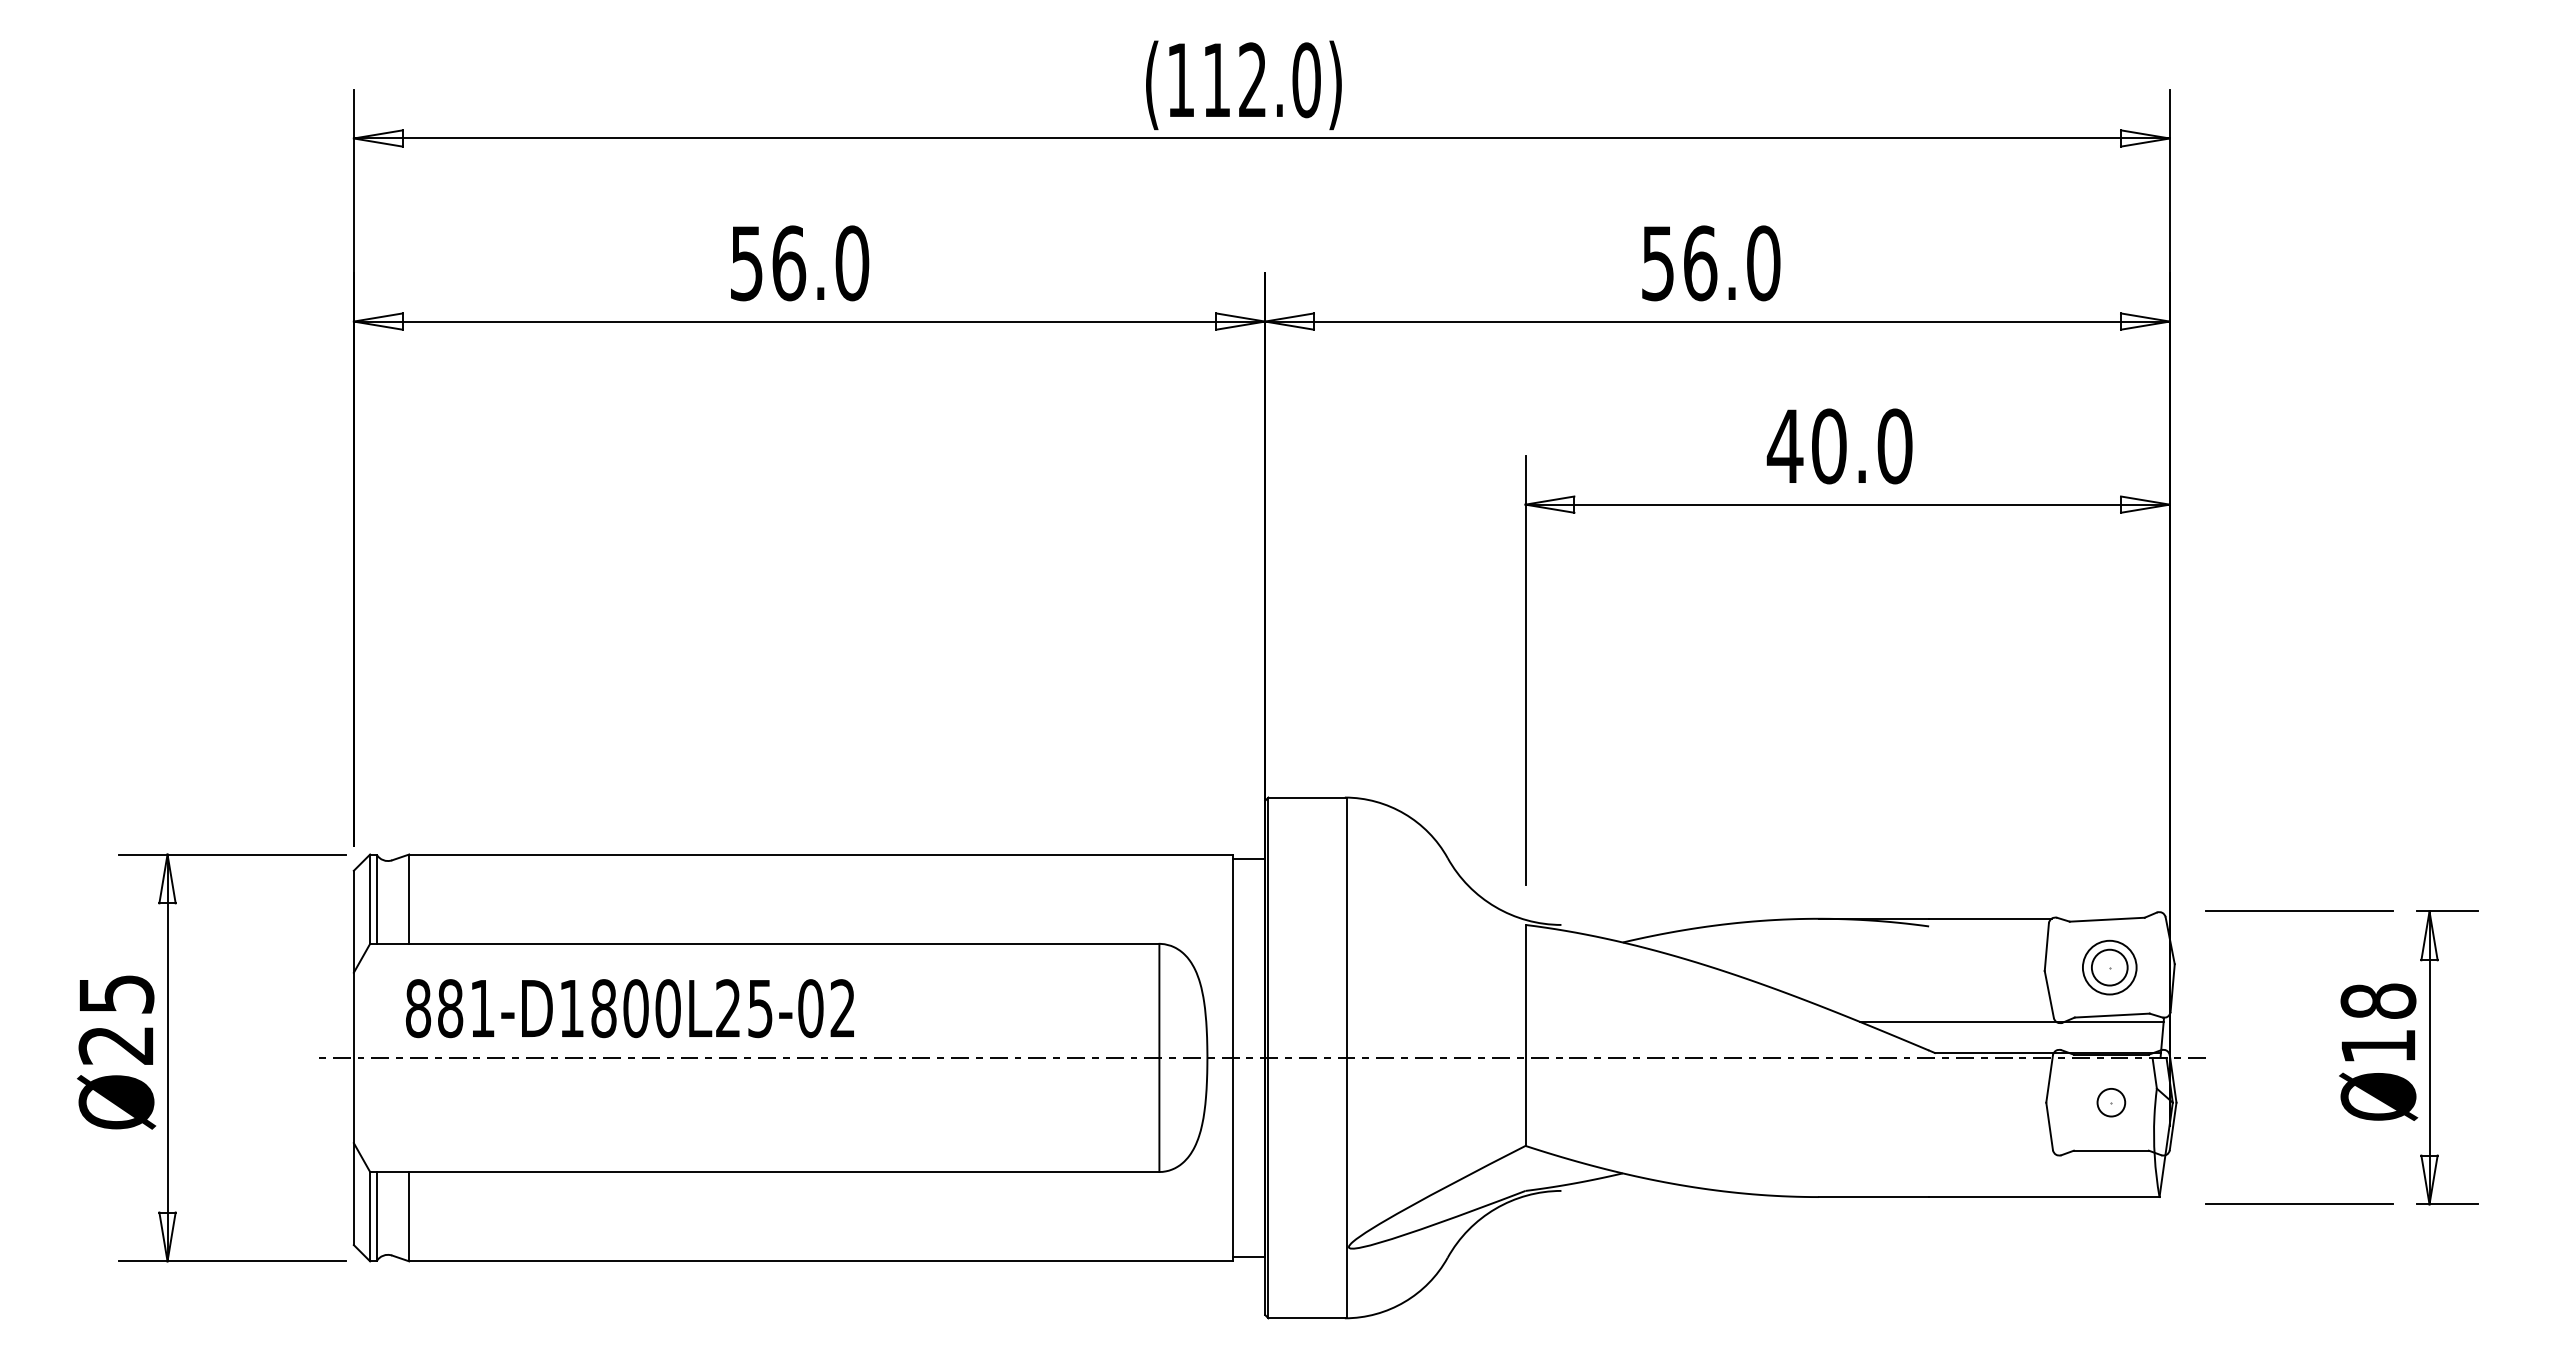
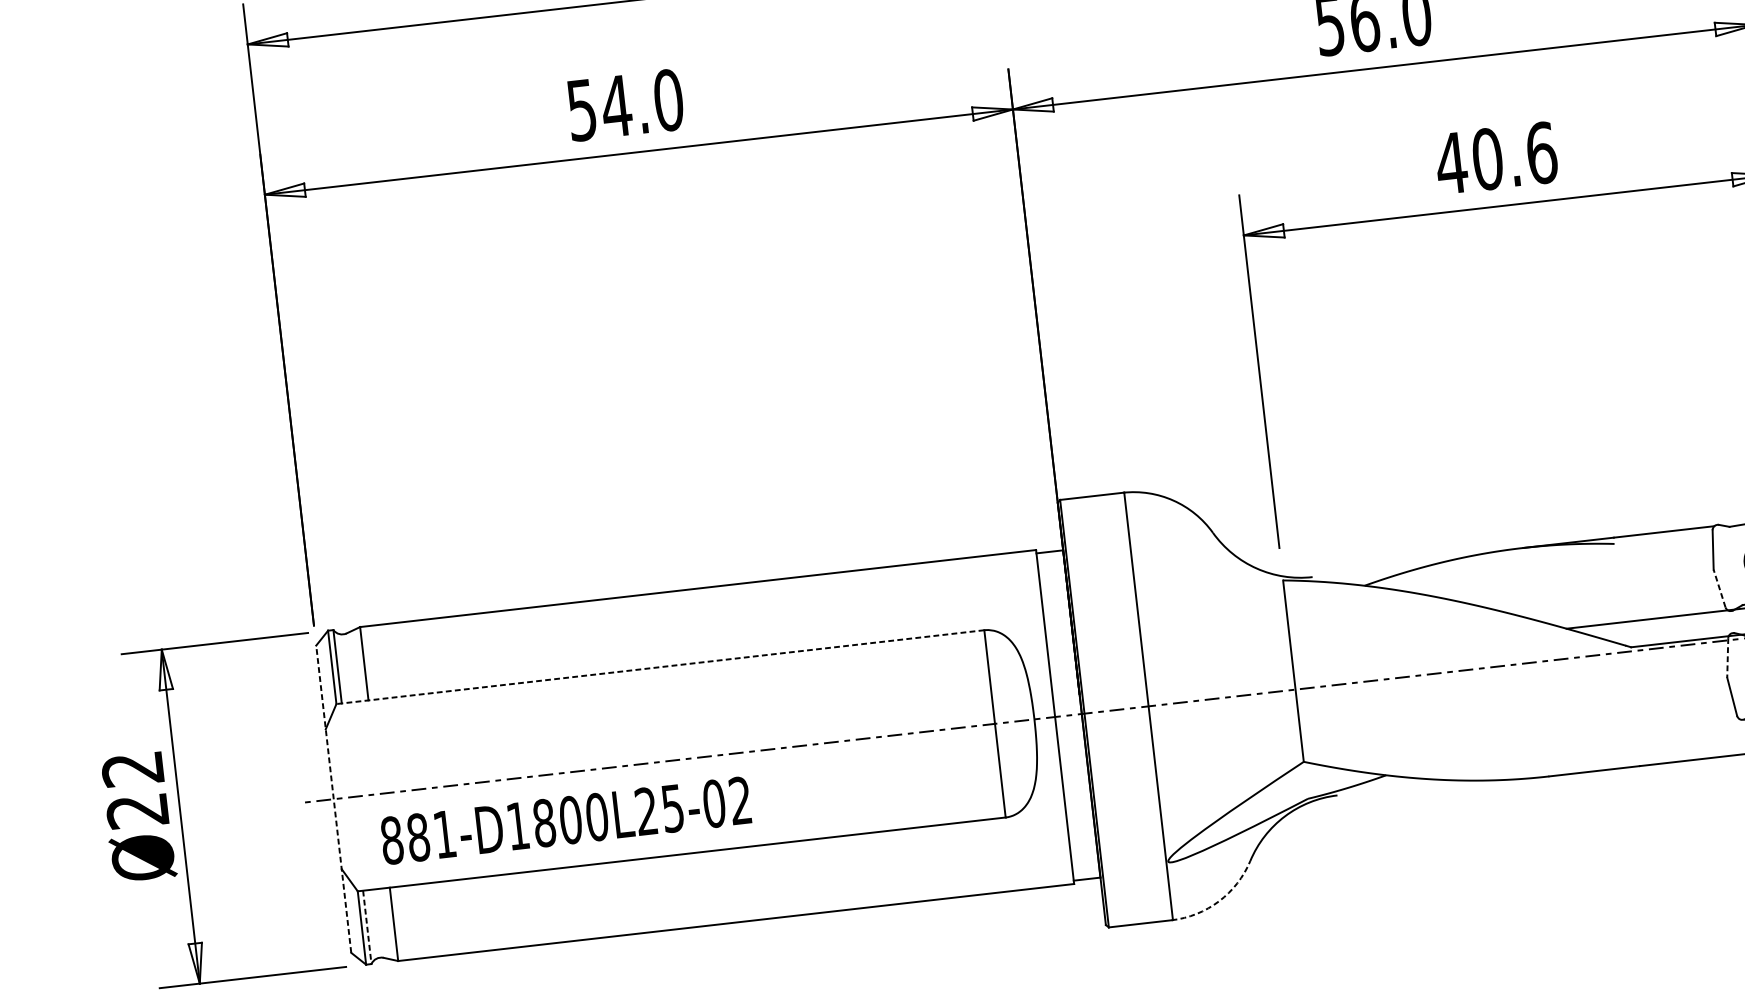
text: (788, 263) -> (616, 106), 56.0 -> 54.0
text: (1894, 446) -> (1541, 153), 40.0 -> 40.6
line: (764, 943) -> (660, 666), solid -> dashed
text: (116, 994) -> (132, 769), Ø25 -> Ø22
line: (2049, 994) -> (1719, 588), solid -> dashed
text: (629, 1008) -> (565, 820), moved
line: (353, 1057) -> (333, 798), solid -> dashed
line: (2049, 1079) -> (1727, 658), solid -> dashed
line: (376, 1216) -> (367, 927), solid -> dashed
arc: (1404, 1302) -> (1219, 901), solid -> dashed

